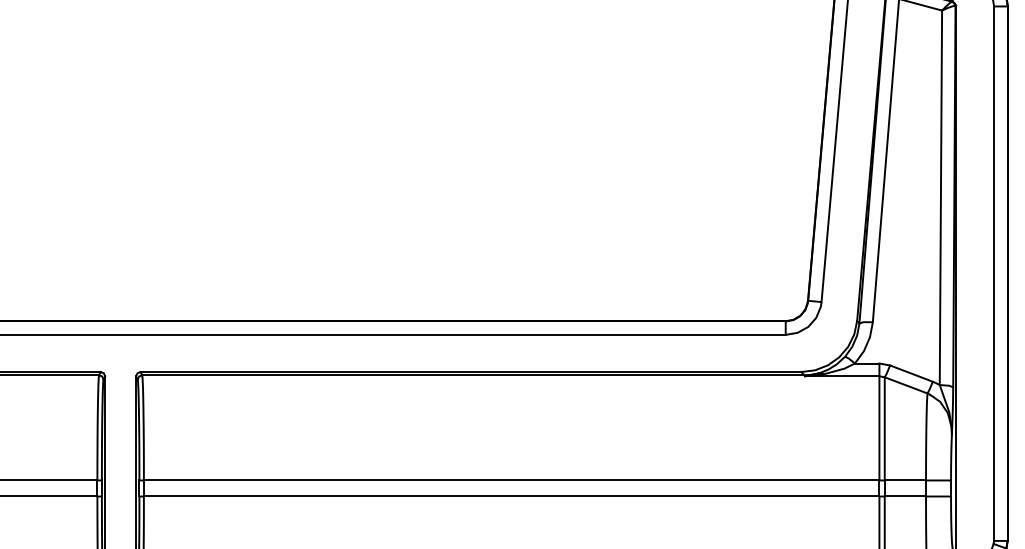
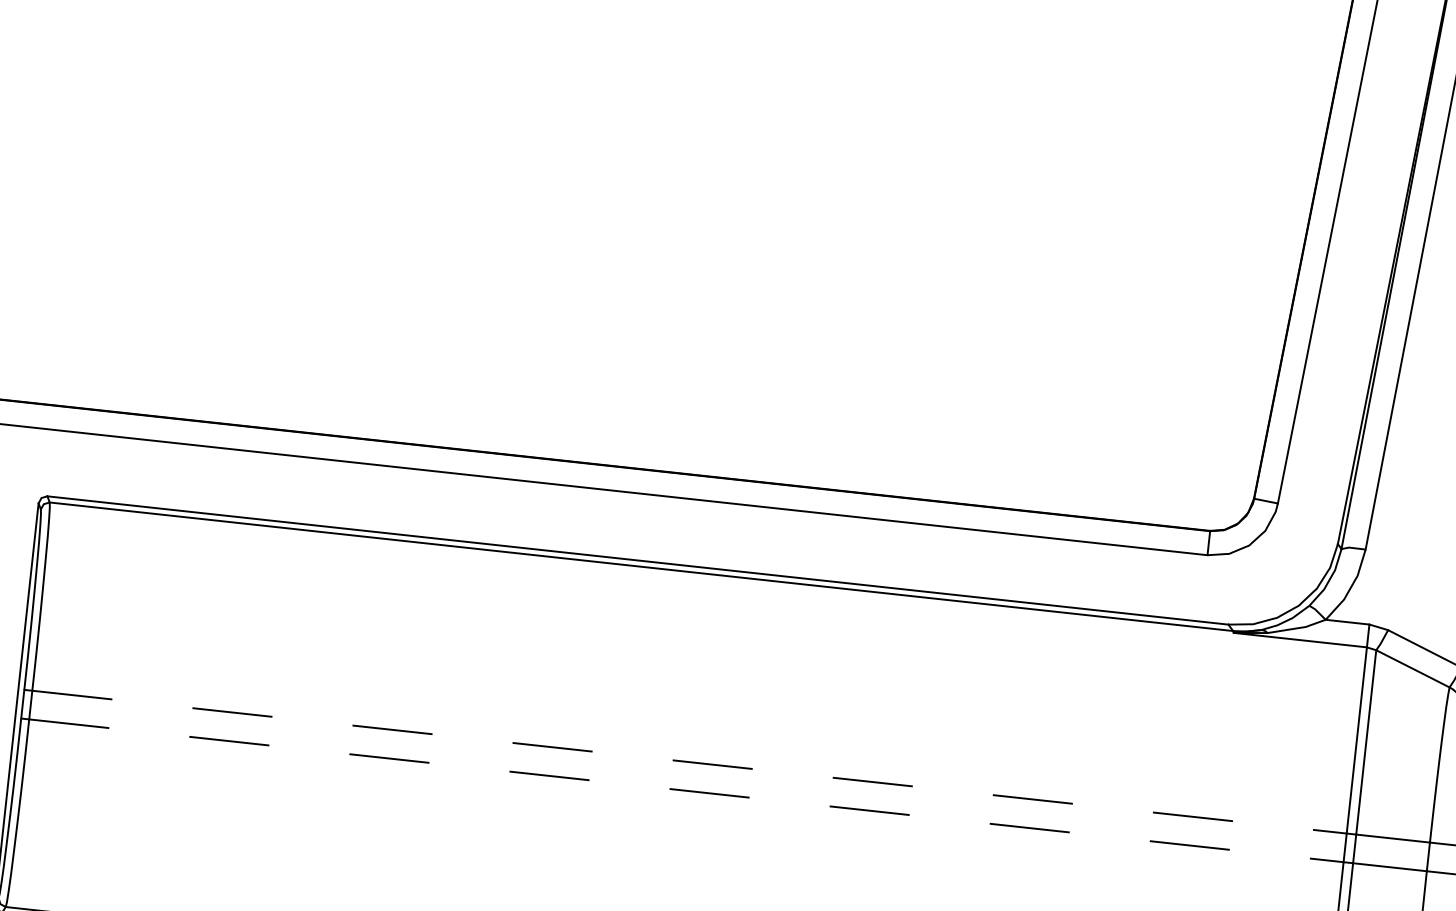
line: (511, 480) -> (689, 762), solid -> dashed
line: (511, 496) -> (686, 790), solid -> dashed

